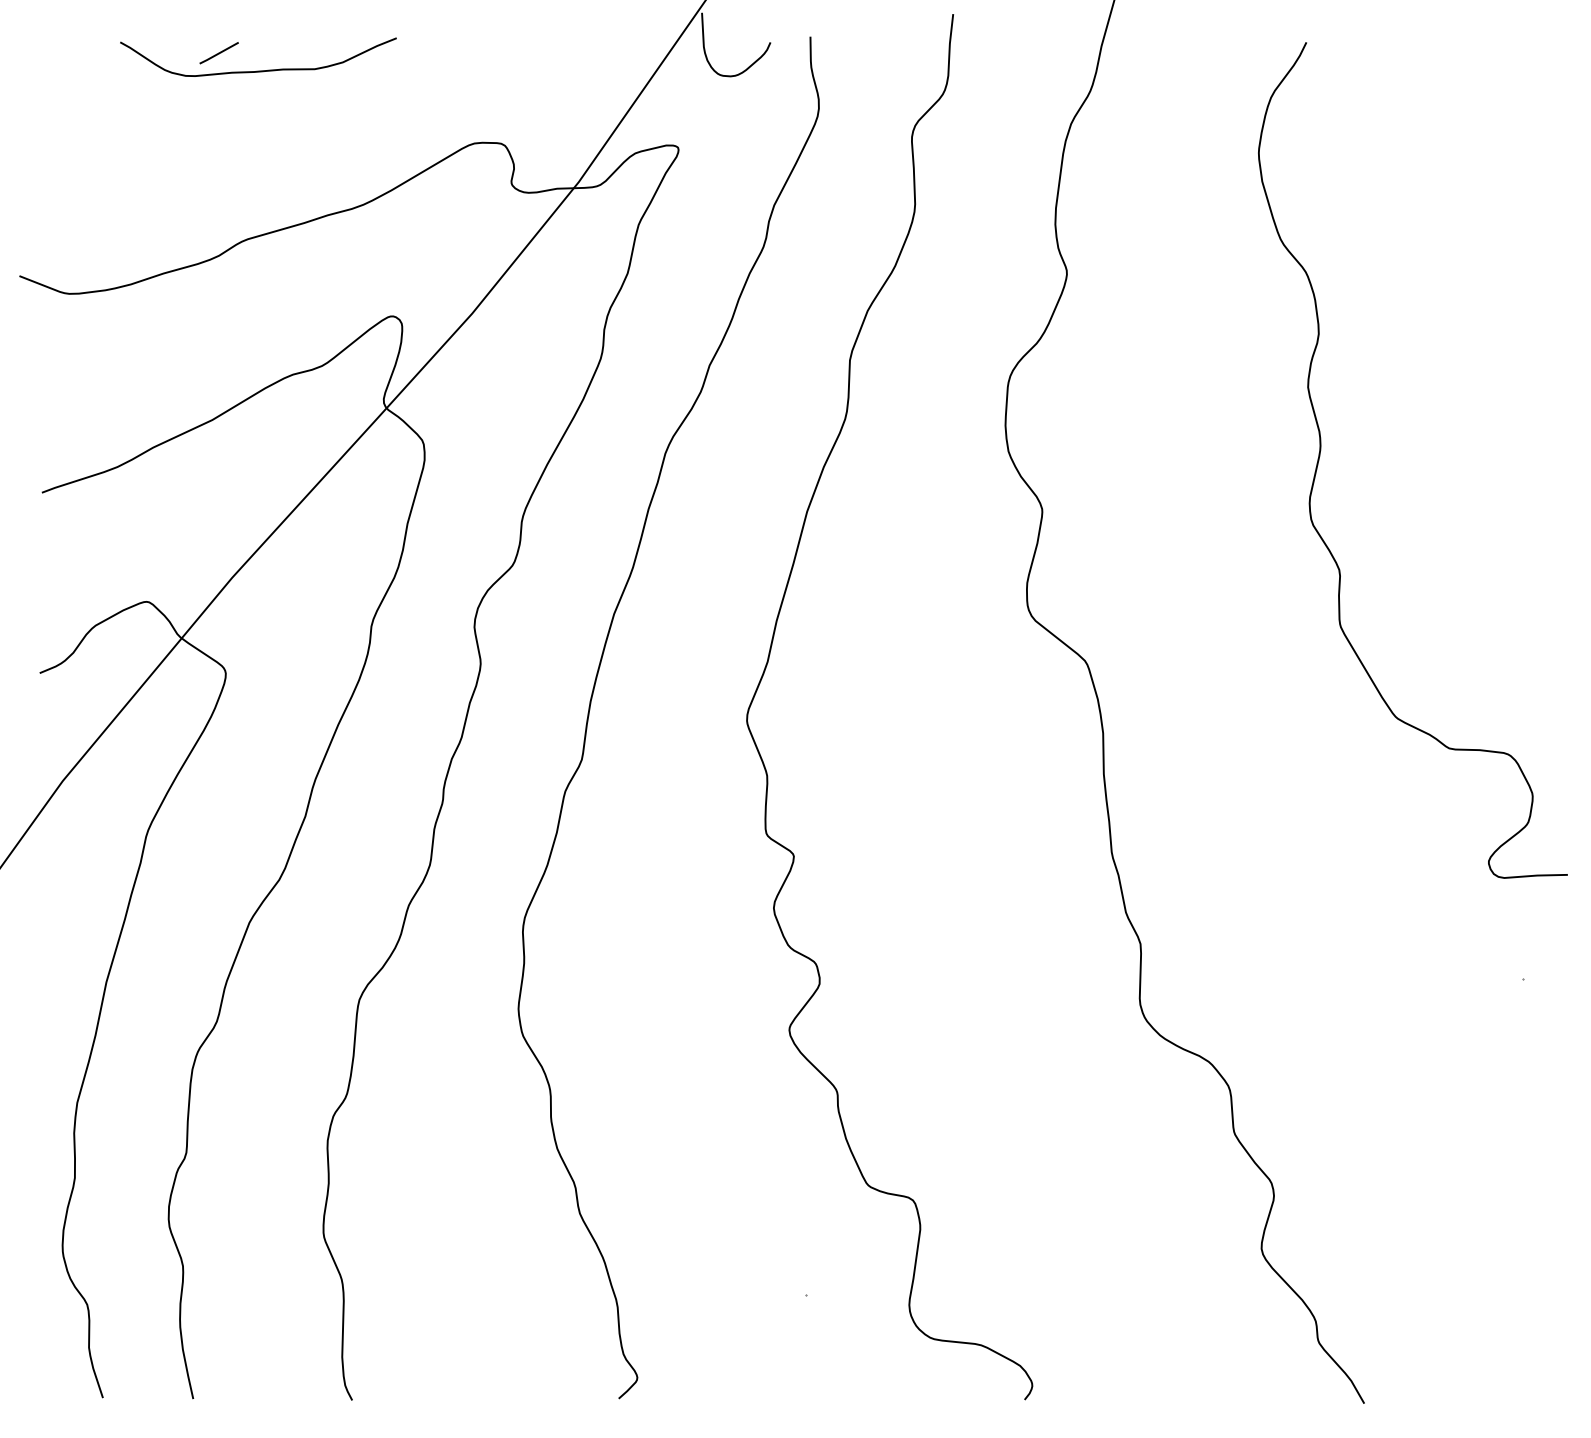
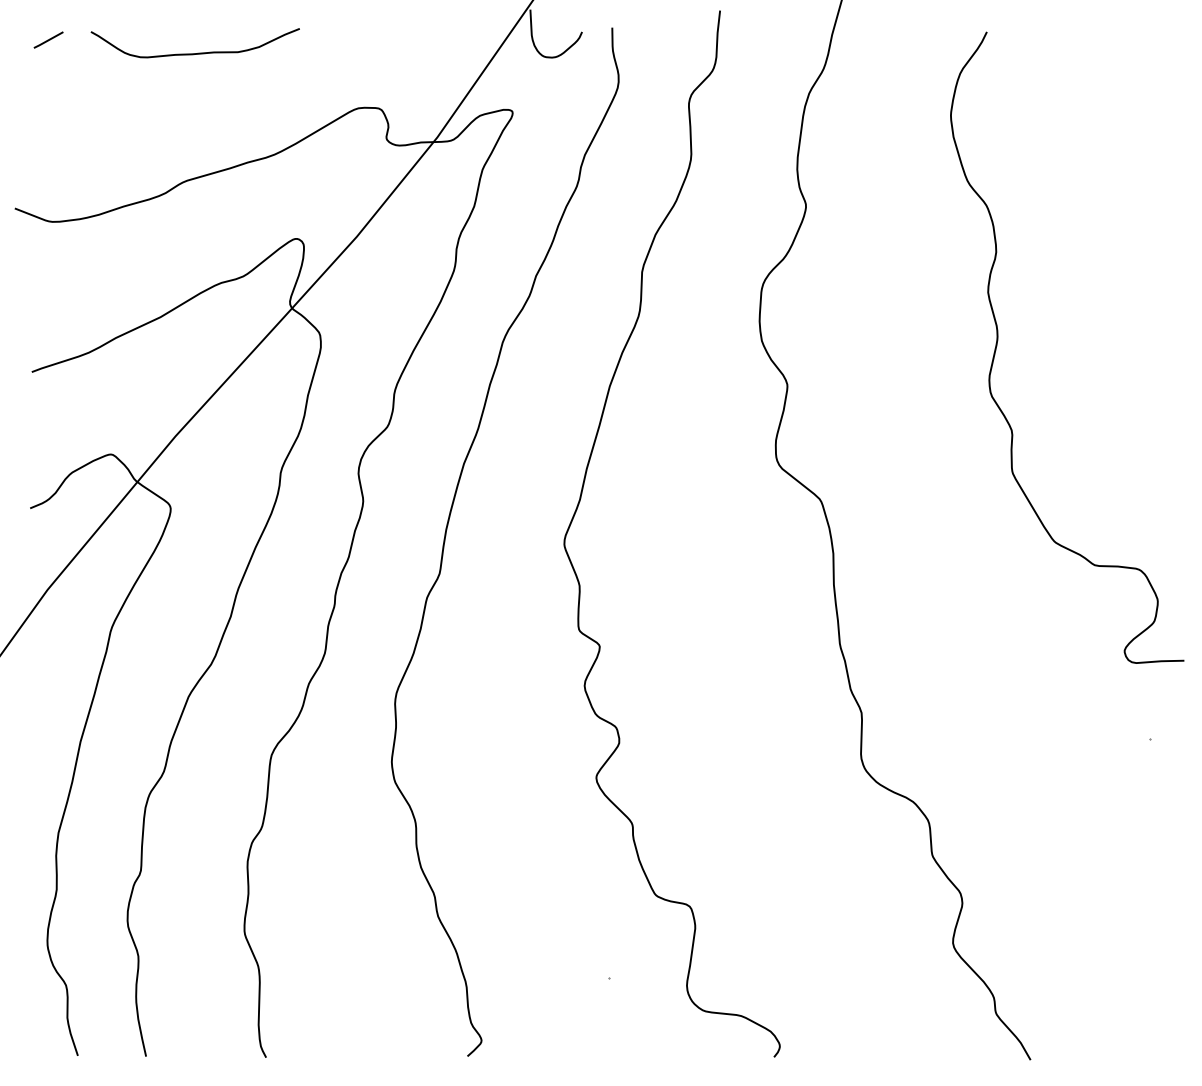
line: (218, 53) -> (48, 40), moved

